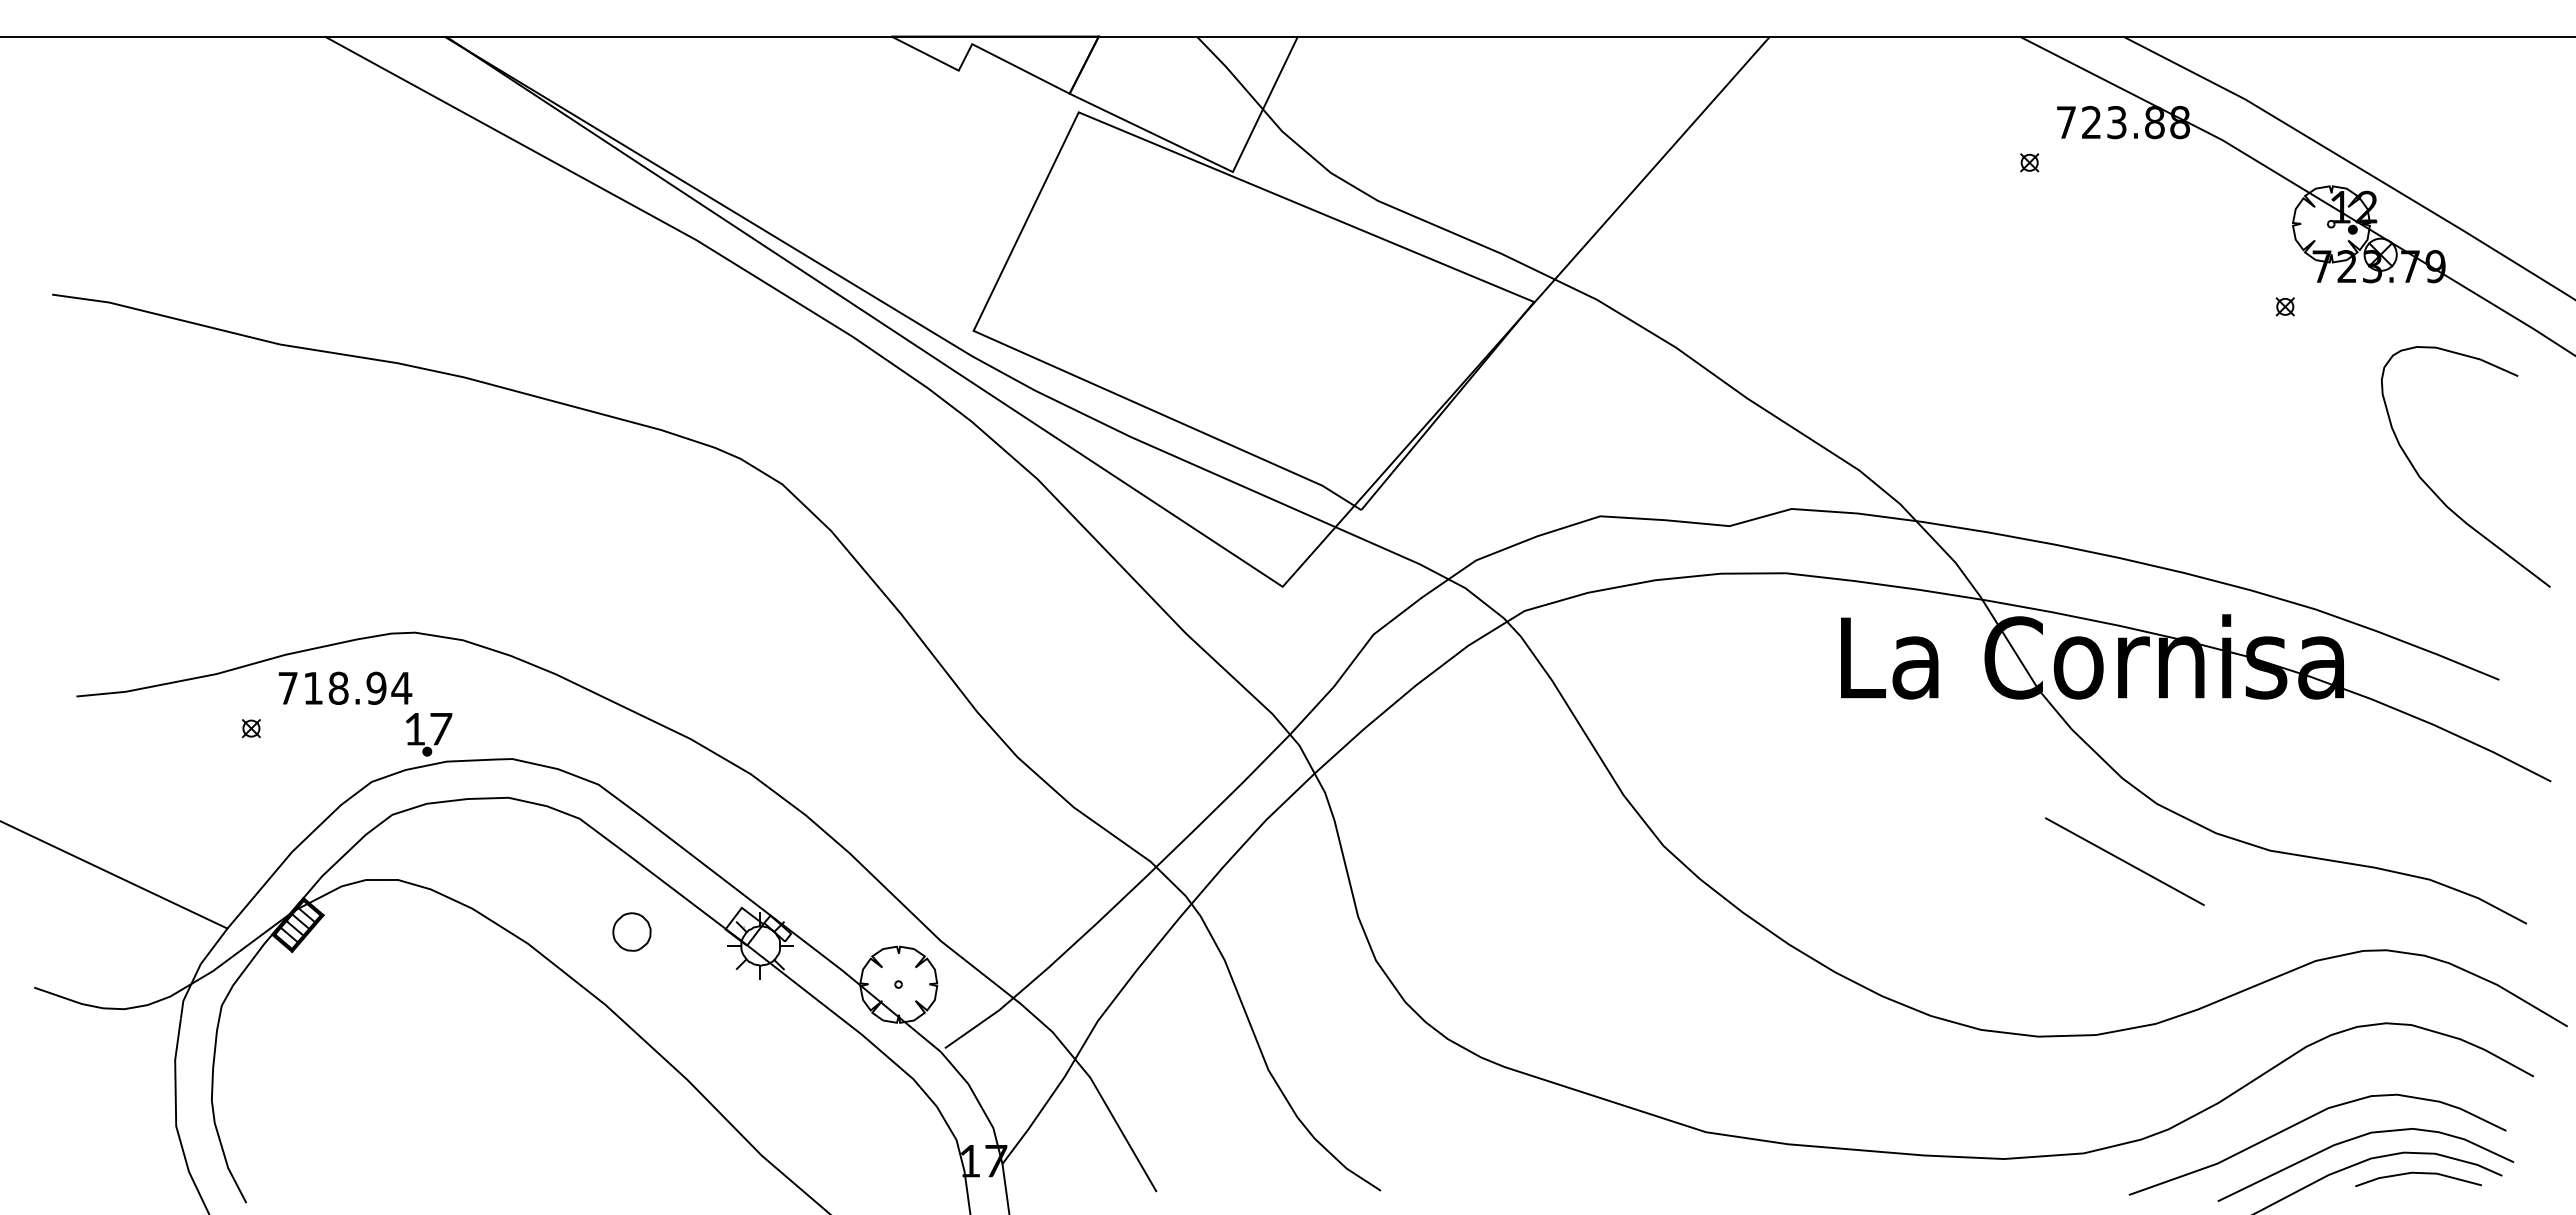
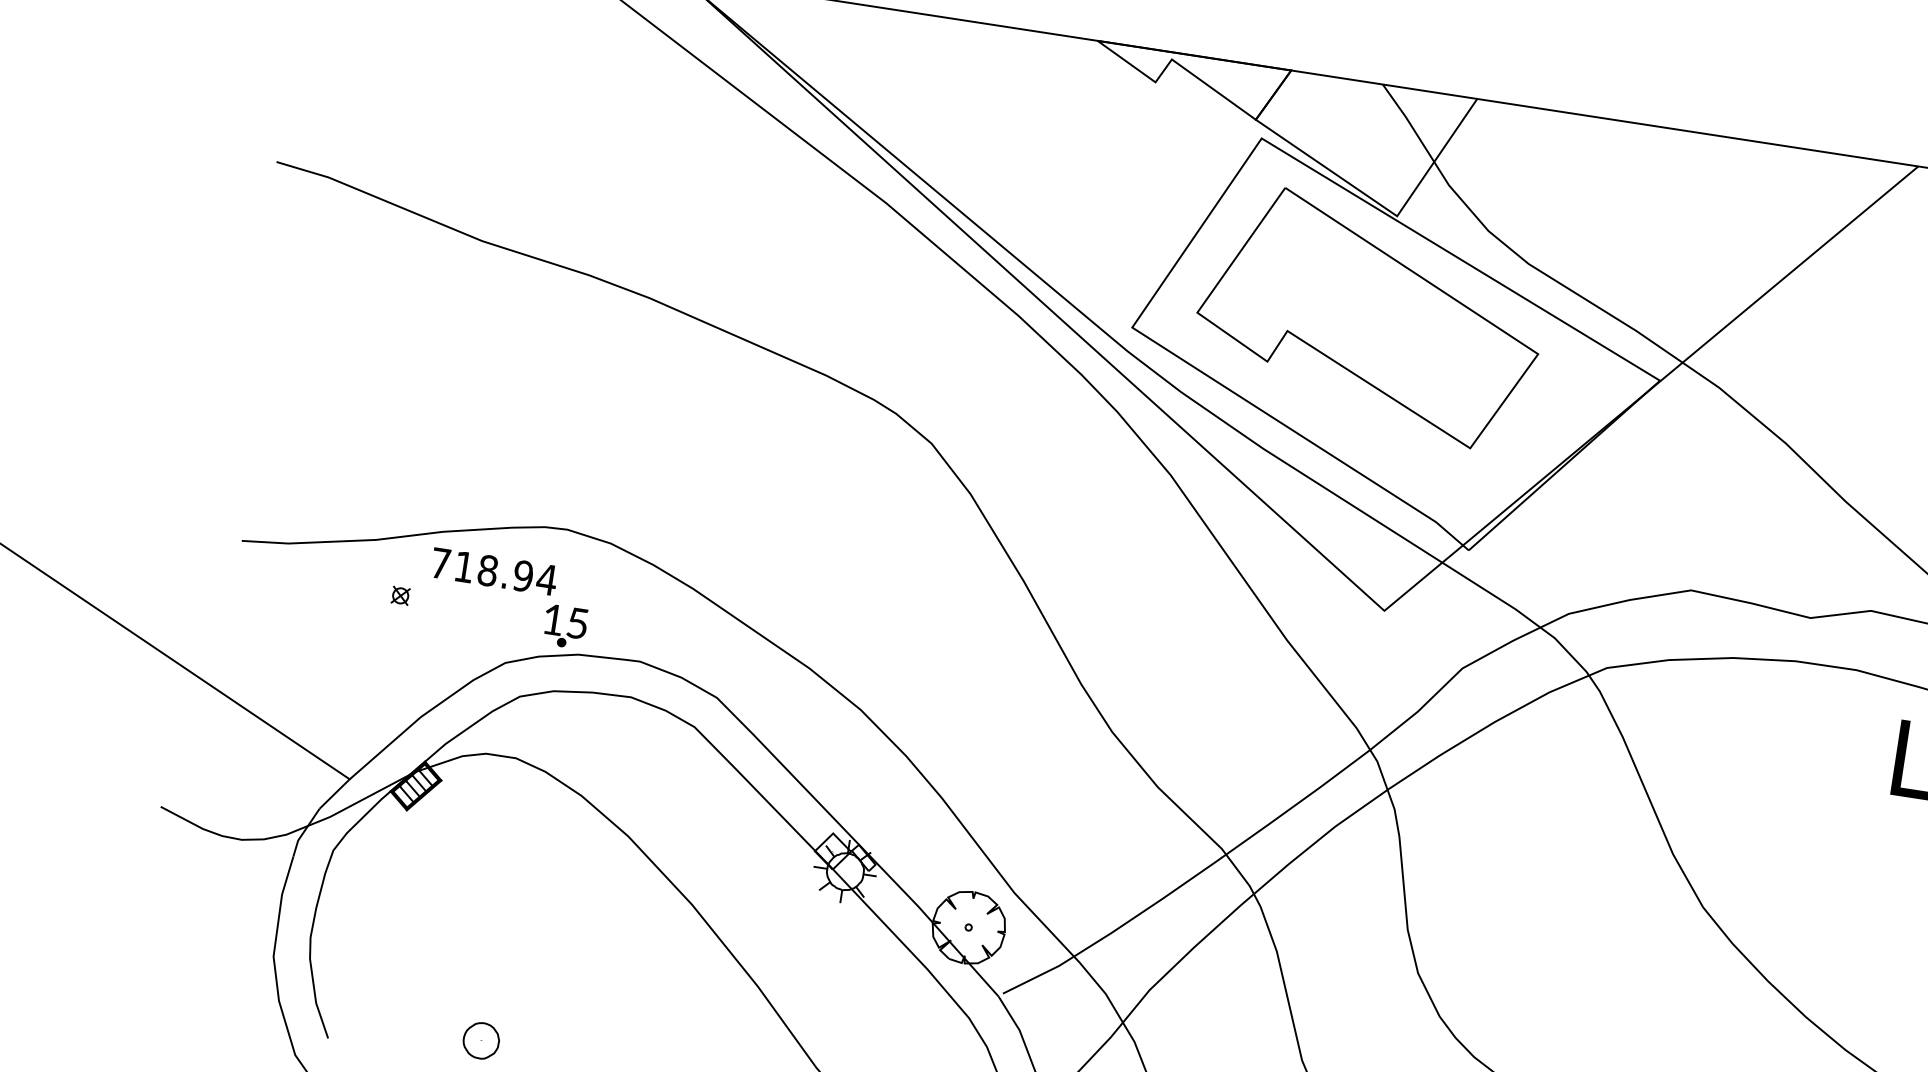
part: (1220, 281) -> (1369, 316), added
text: (441, 729) -> (578, 623), 17 -> 15
part: (631, 931) -> (480, 1040), moved

